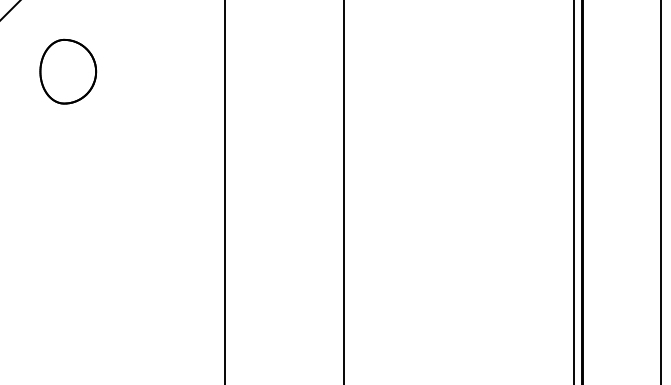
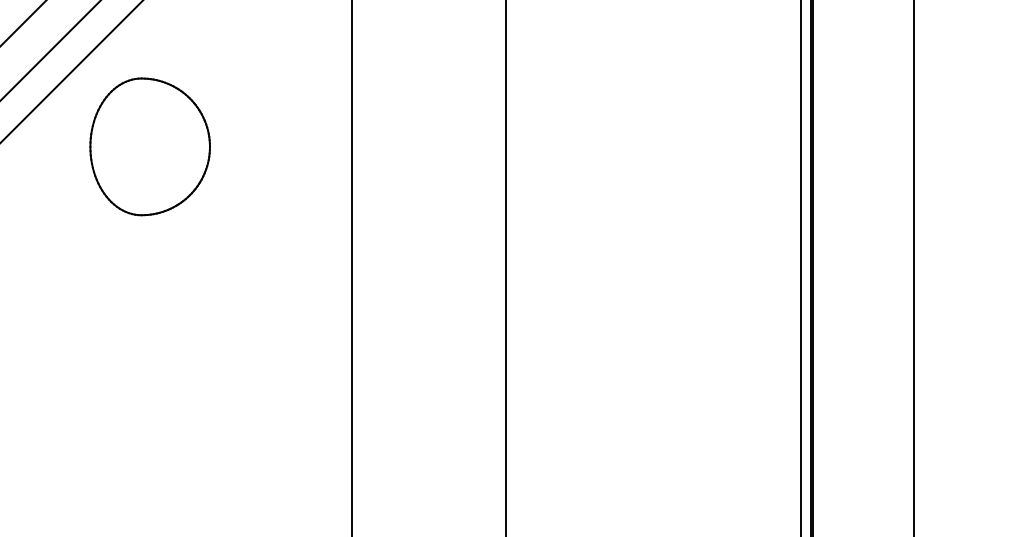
part: (67, 71) -> (149, 146), size x1.67

